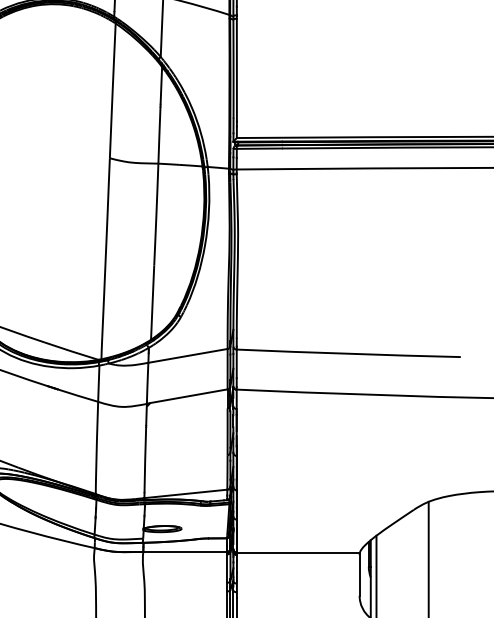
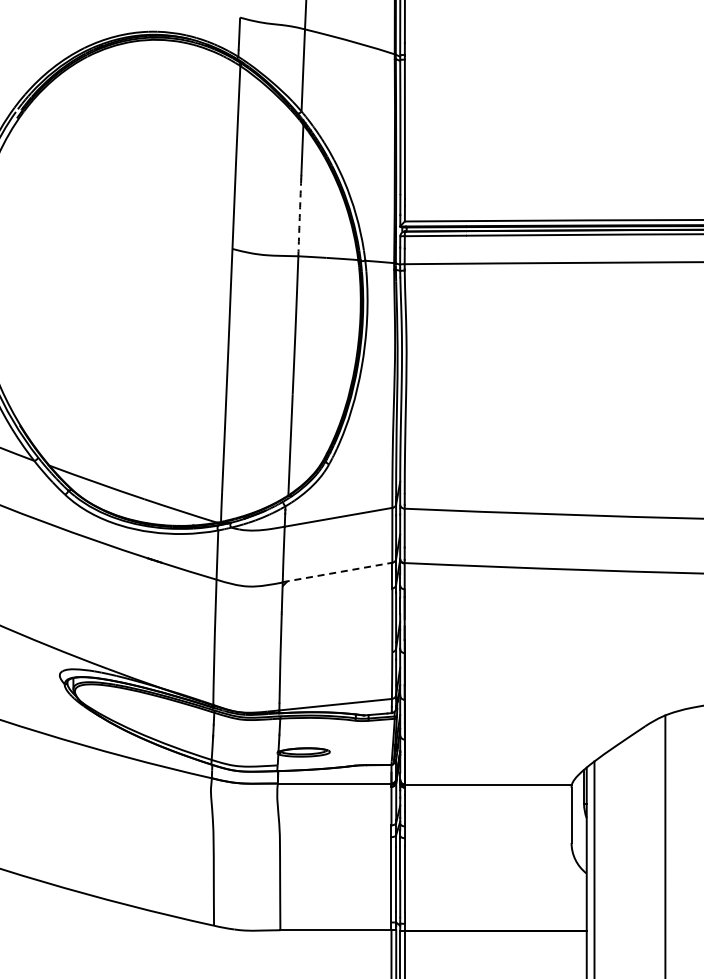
arc: (159, 135) -> (299, 217), solid -> dashed
line: (187, 396) -> (337, 572), solid -> dashed

